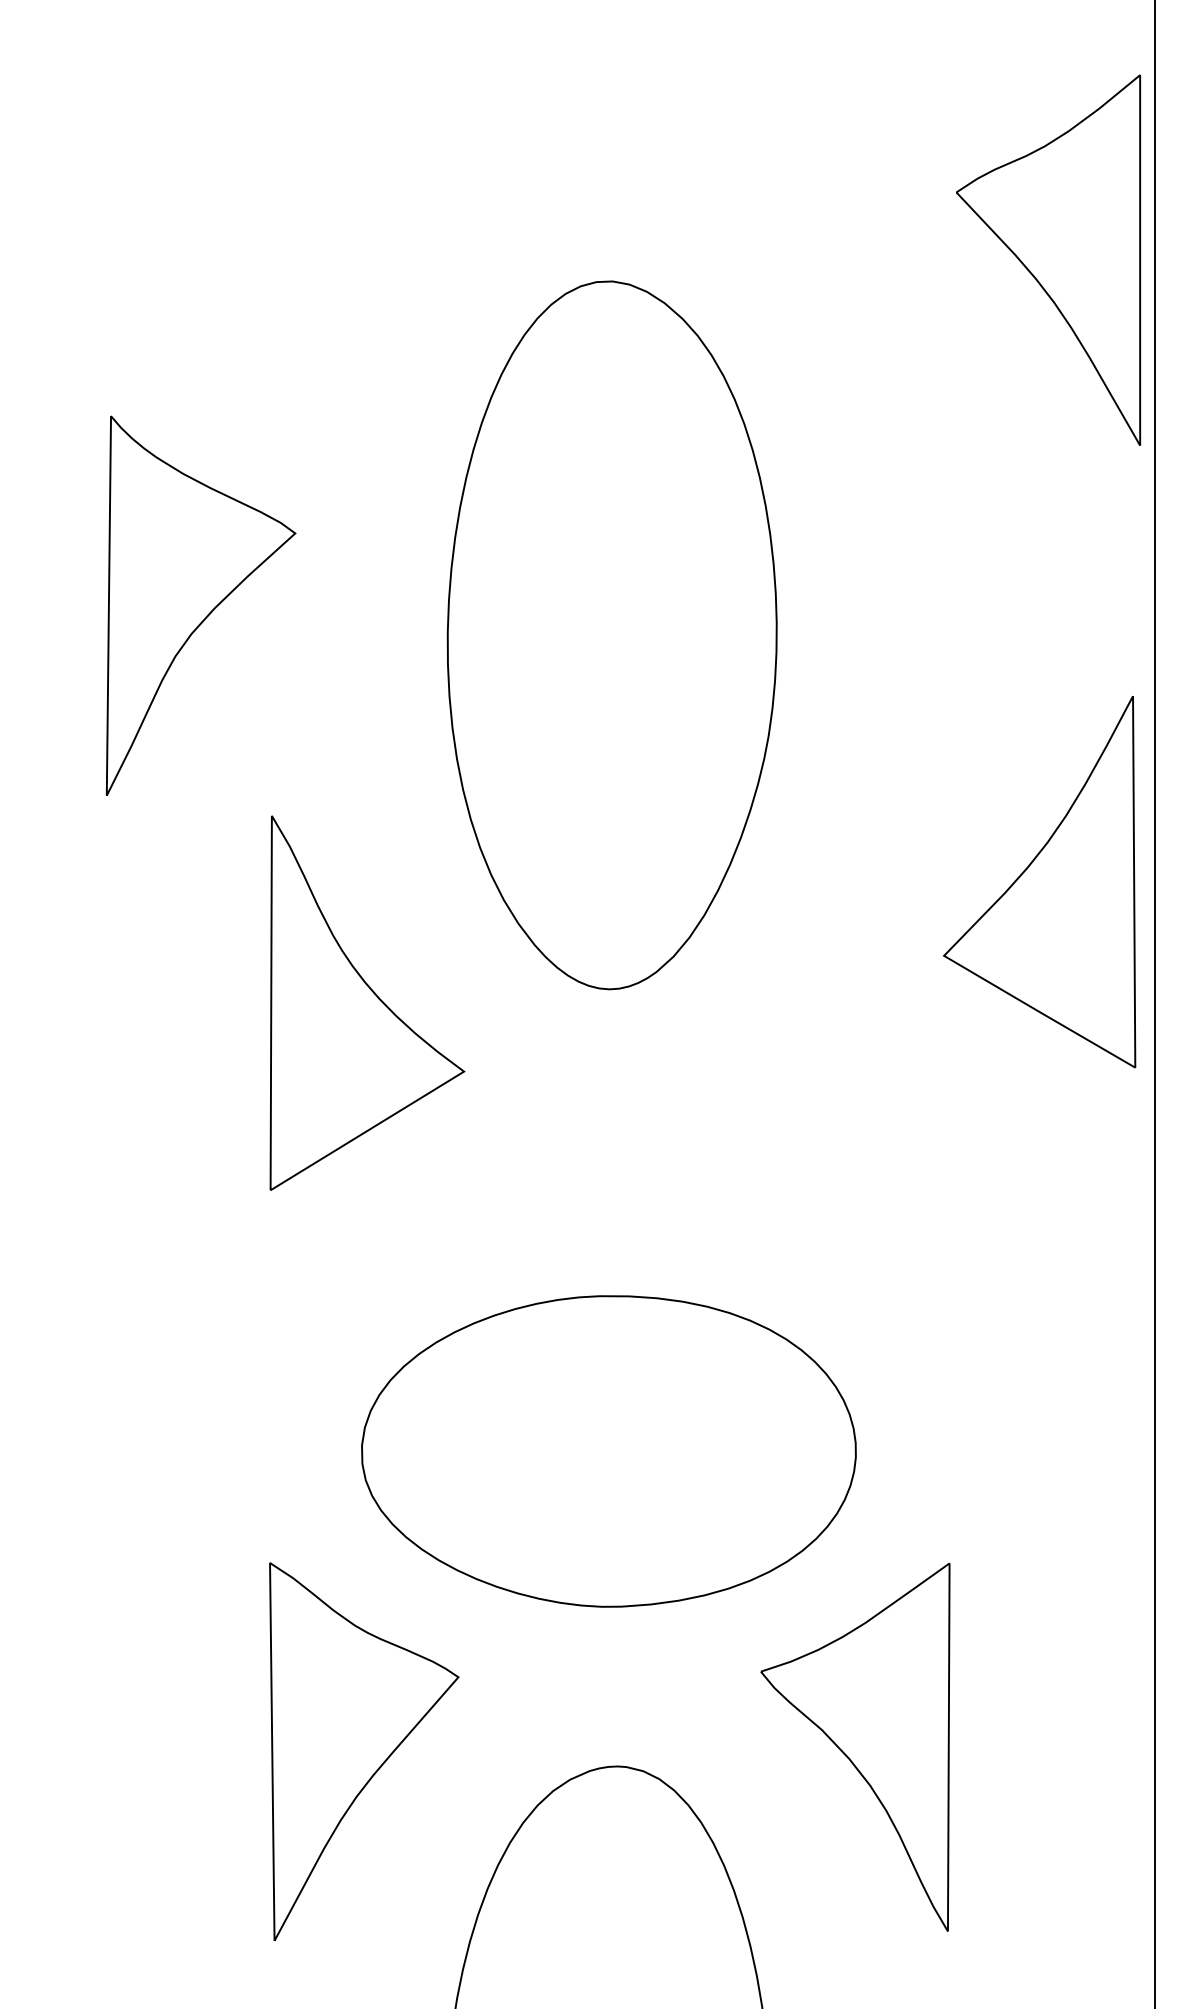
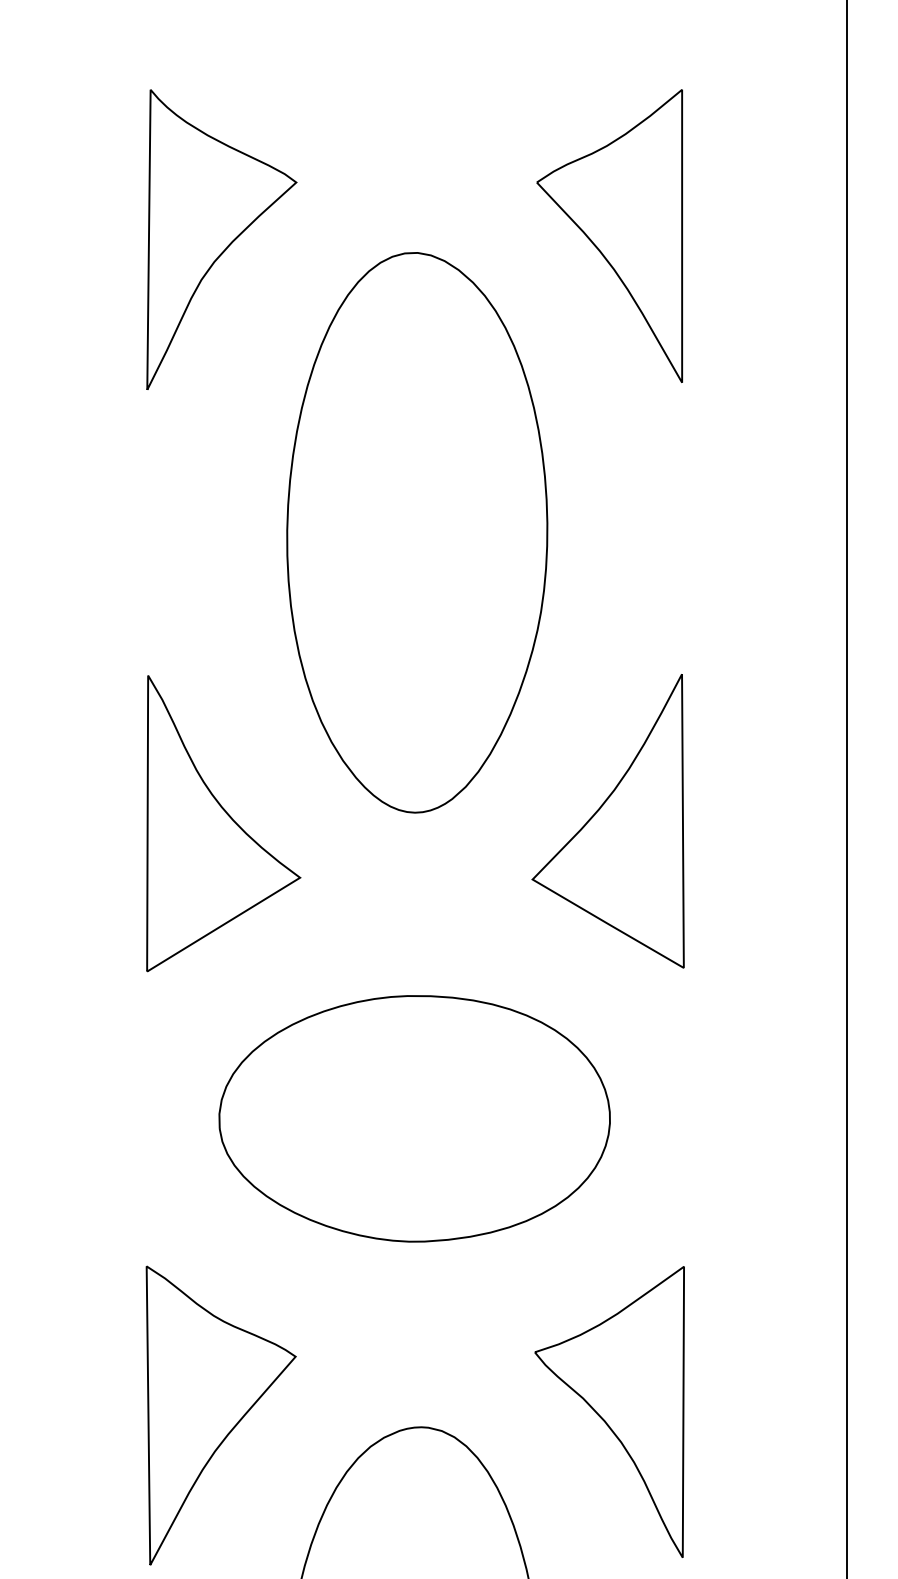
part: (1048, 259) -> (609, 235), moved
part: (200, 605) -> (221, 239), moved
part: (1039, 882) -> (608, 821), moved
part: (608, 1451) -> (414, 1118), moved

